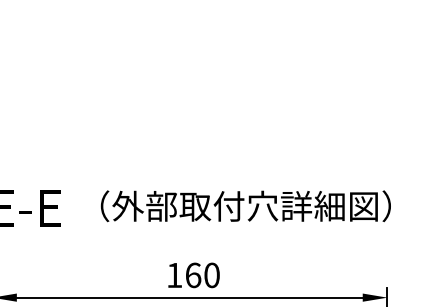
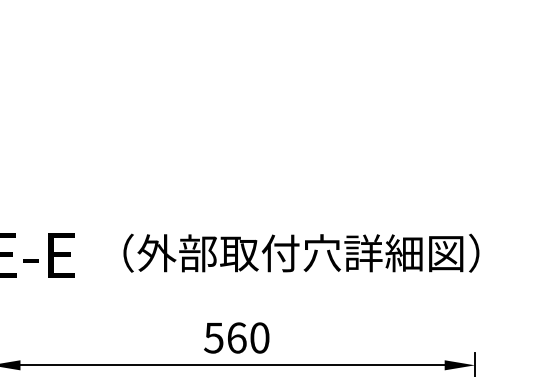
text: (174, 274) -> (213, 337), 160 -> 560

